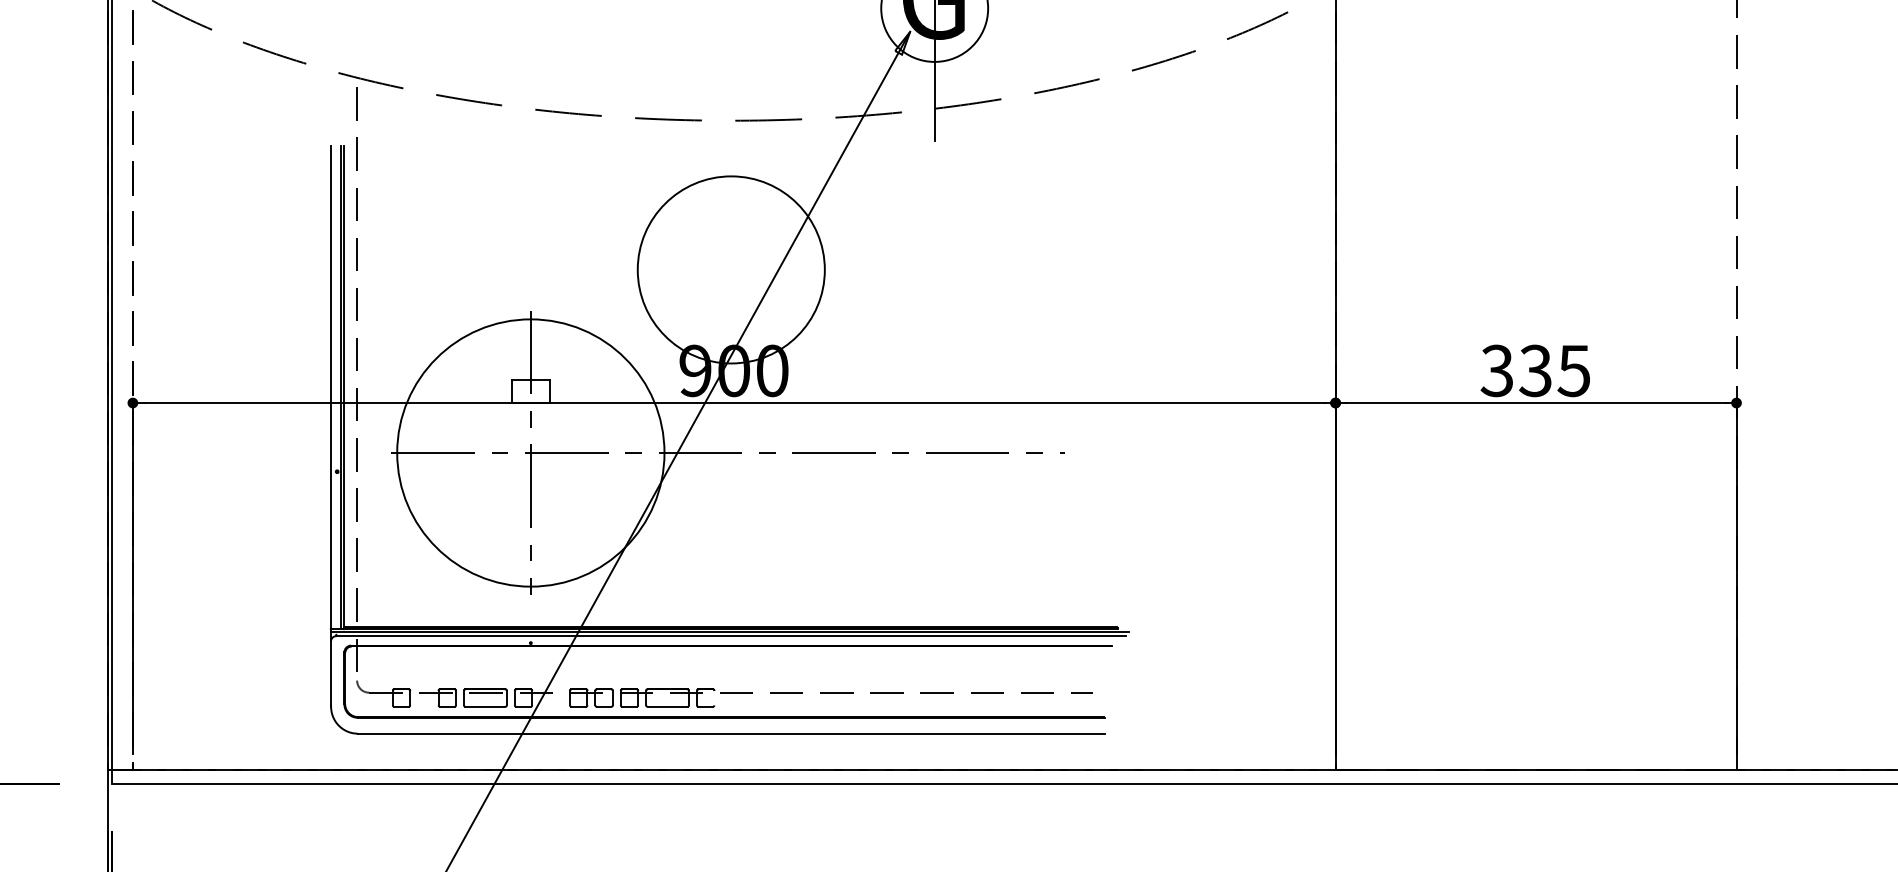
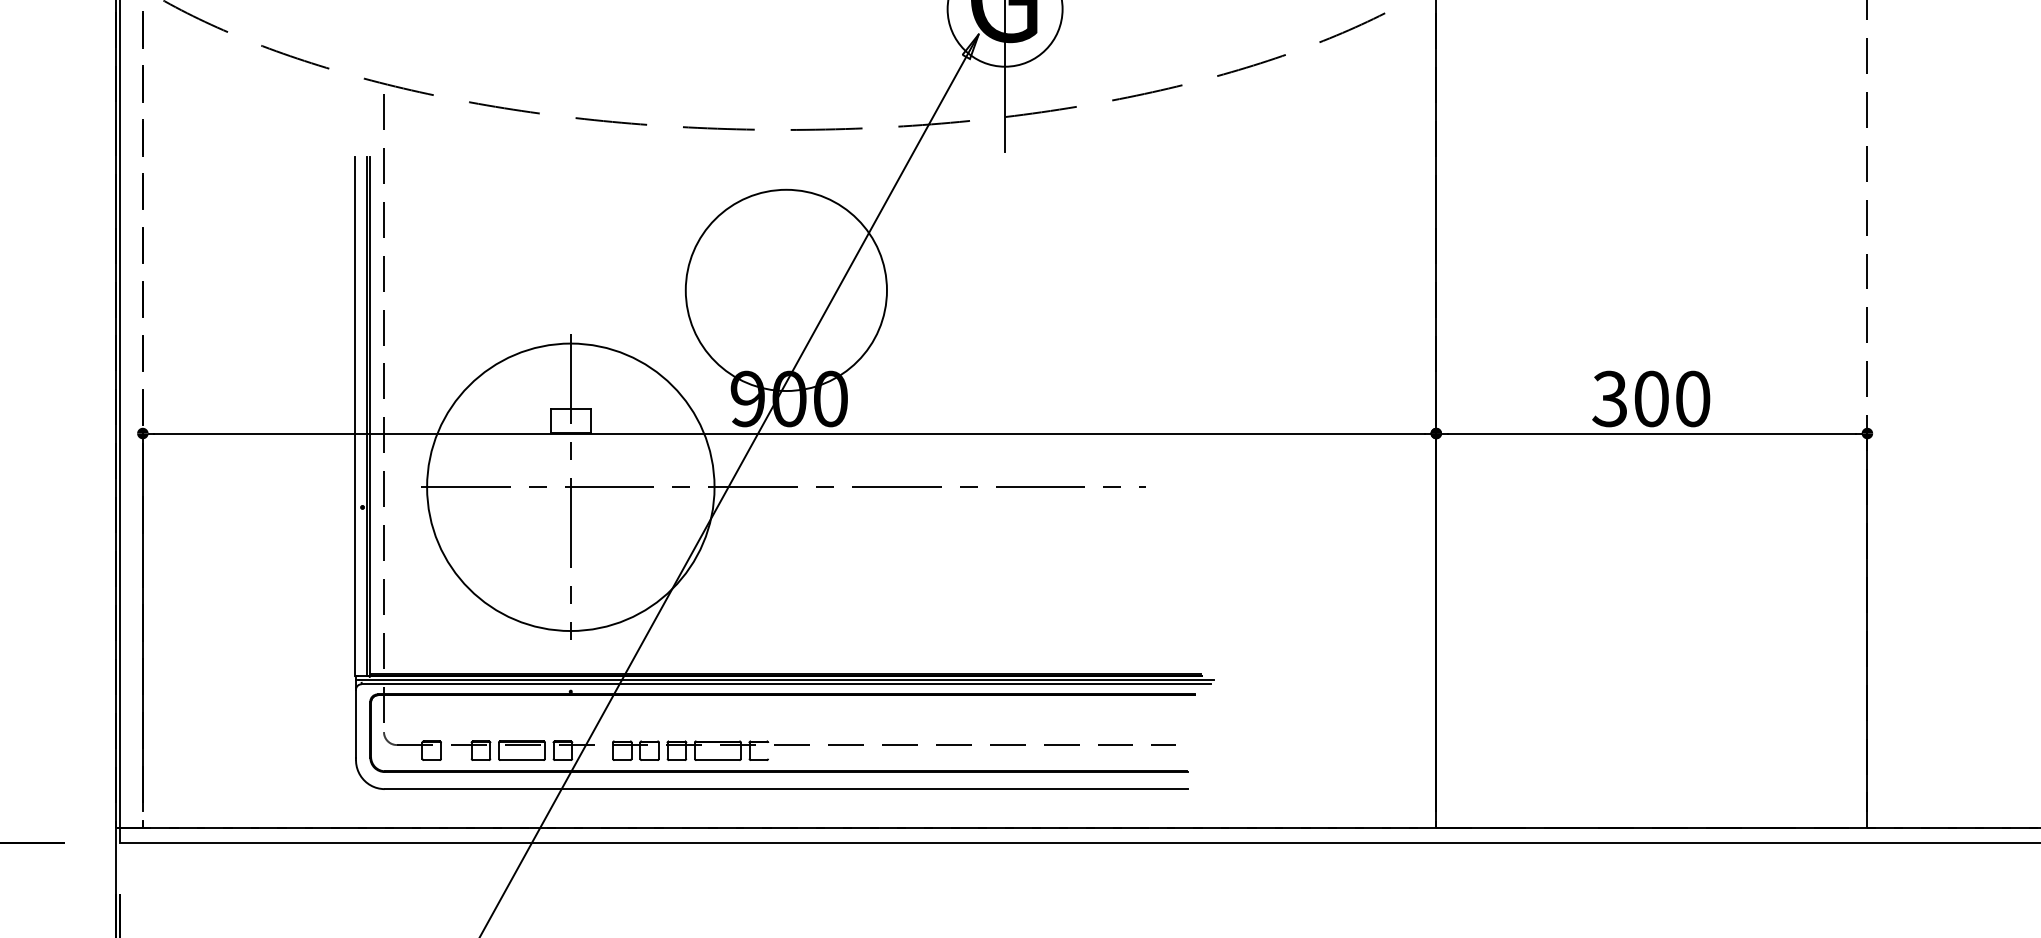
text: (1554, 370) -> (1671, 398), 335 -> 300

